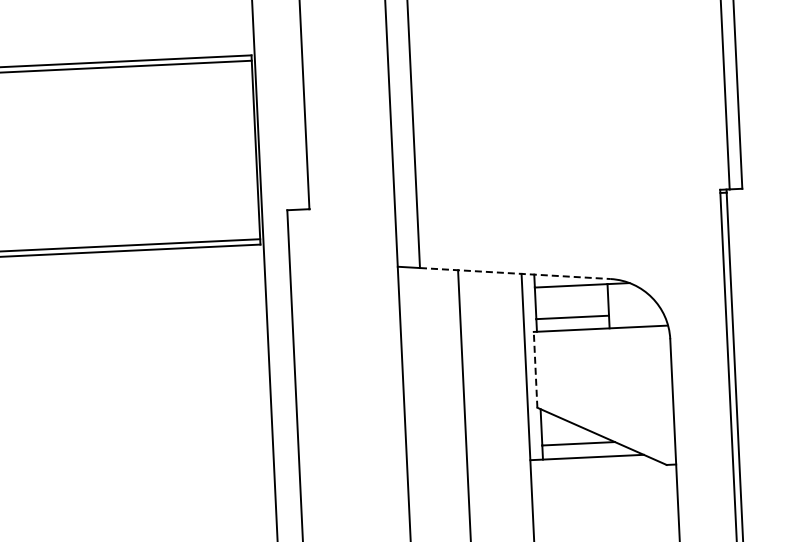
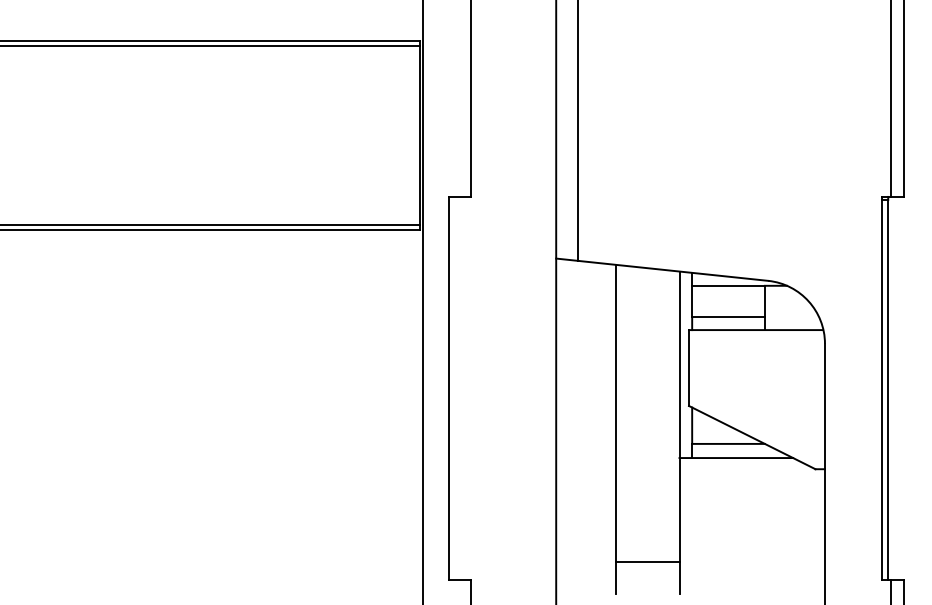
line: (515, 273) -> (673, 270), dashed -> solid
line: (536, 370) -> (689, 368), dashed -> solid

